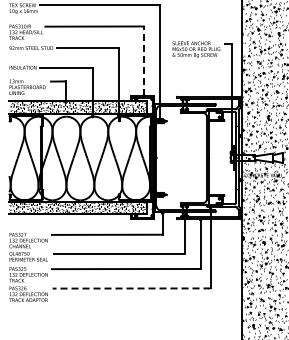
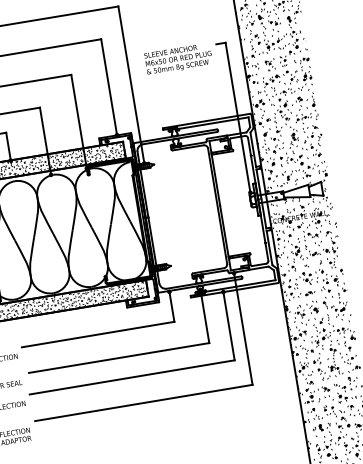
line: (143, 61) -> (108, 87), dashed -> solid
line: (131, 288) -> (143, 402), dashed -> solid

